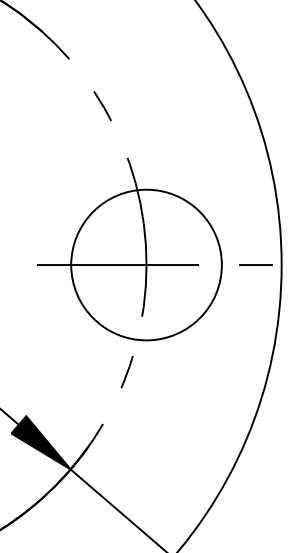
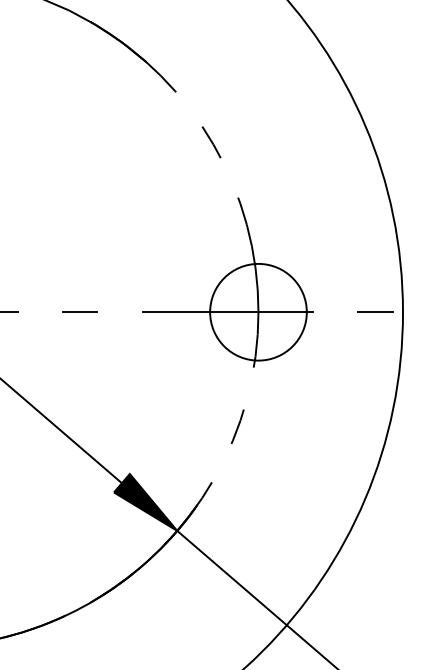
circle: (146, 264) -> (258, 311), size x0.6

